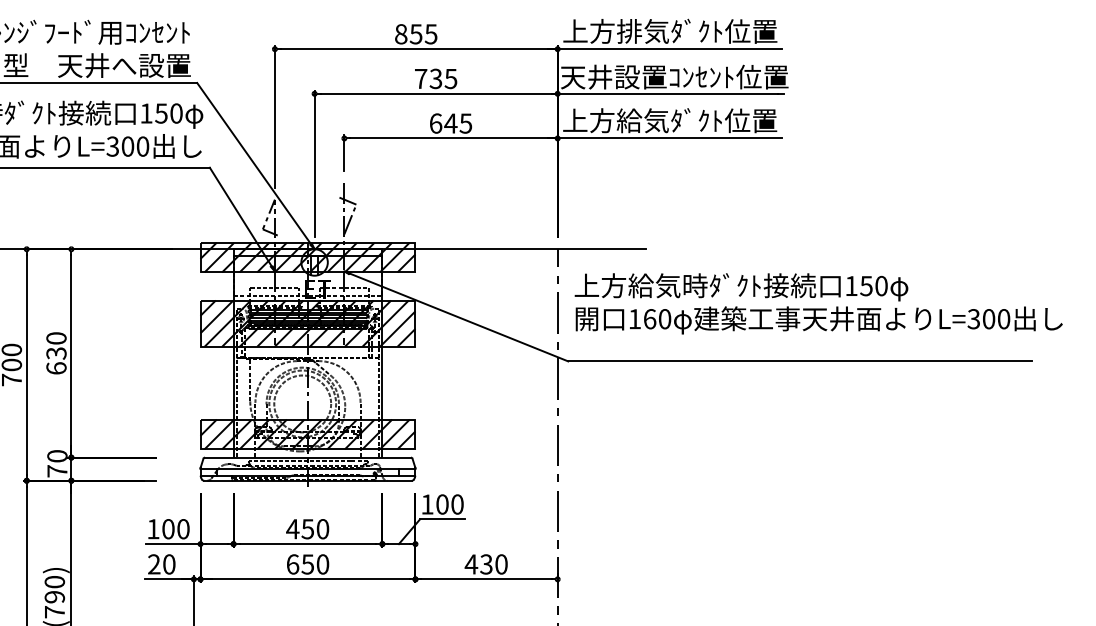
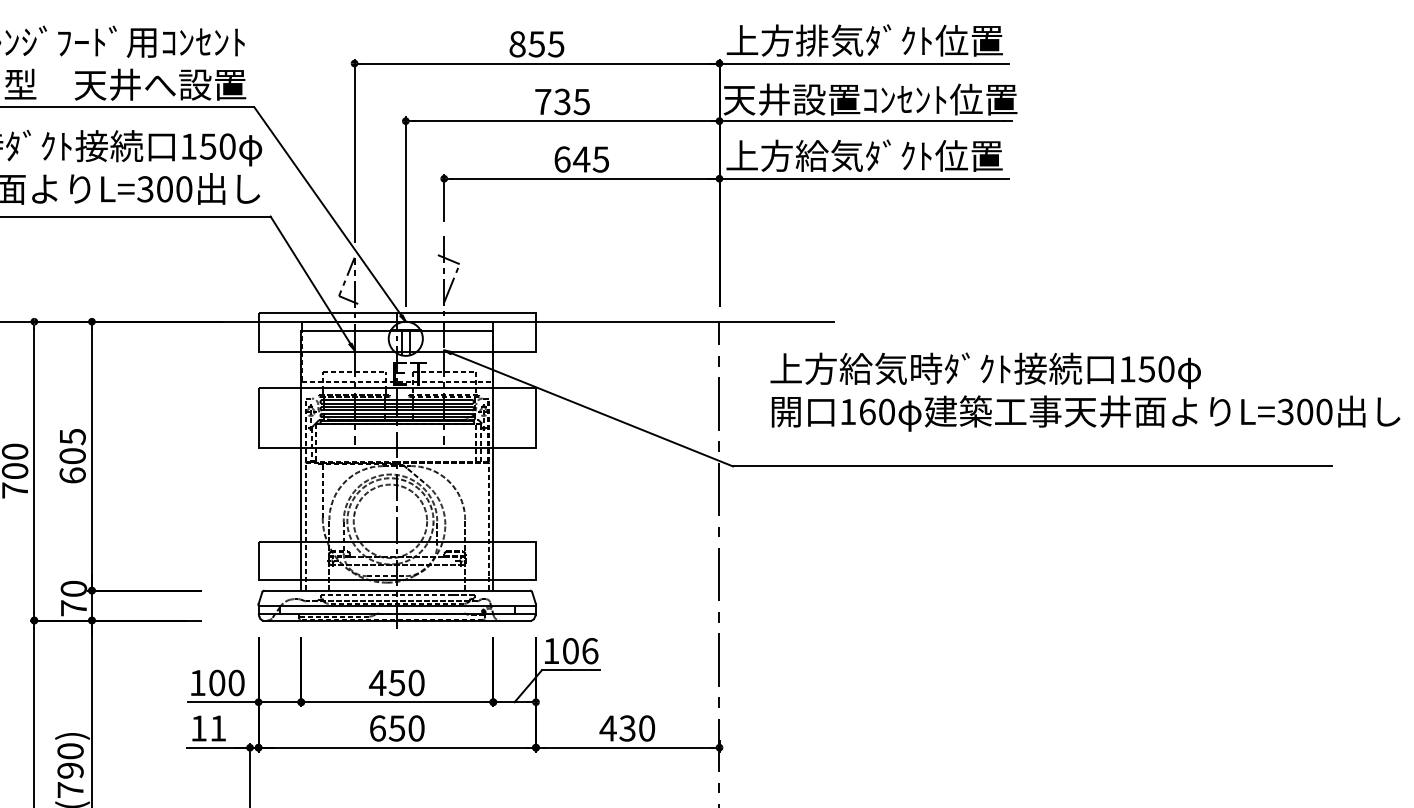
hatch: (307, 257) -> (396, 332), removed
text: (818, 303) -> (1085, 391), moved
hatch: (307, 323) -> (396, 417), removed
text: (56, 345) -> (72, 446), 630 -> 605
hatch: (307, 434) -> (396, 560), removed
text: (457, 504) -> (590, 651), 100 -> 106
text: (161, 564) -> (208, 728), 20 -> 11

